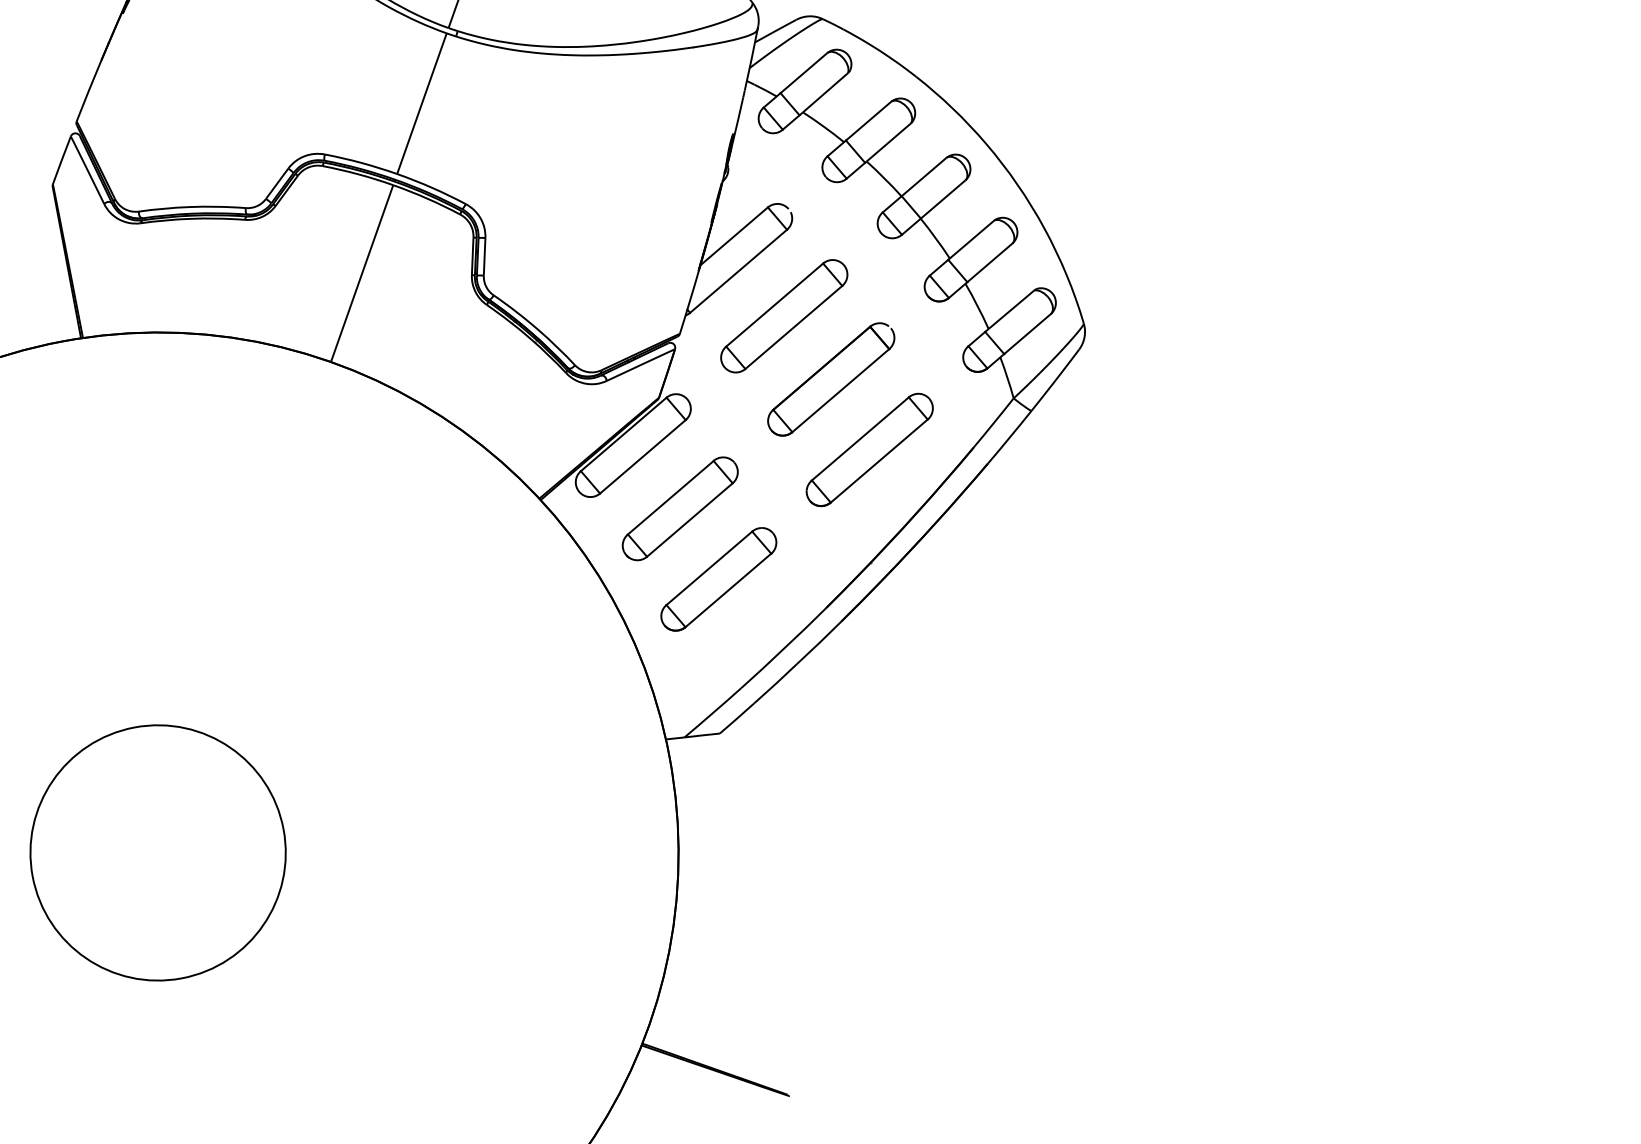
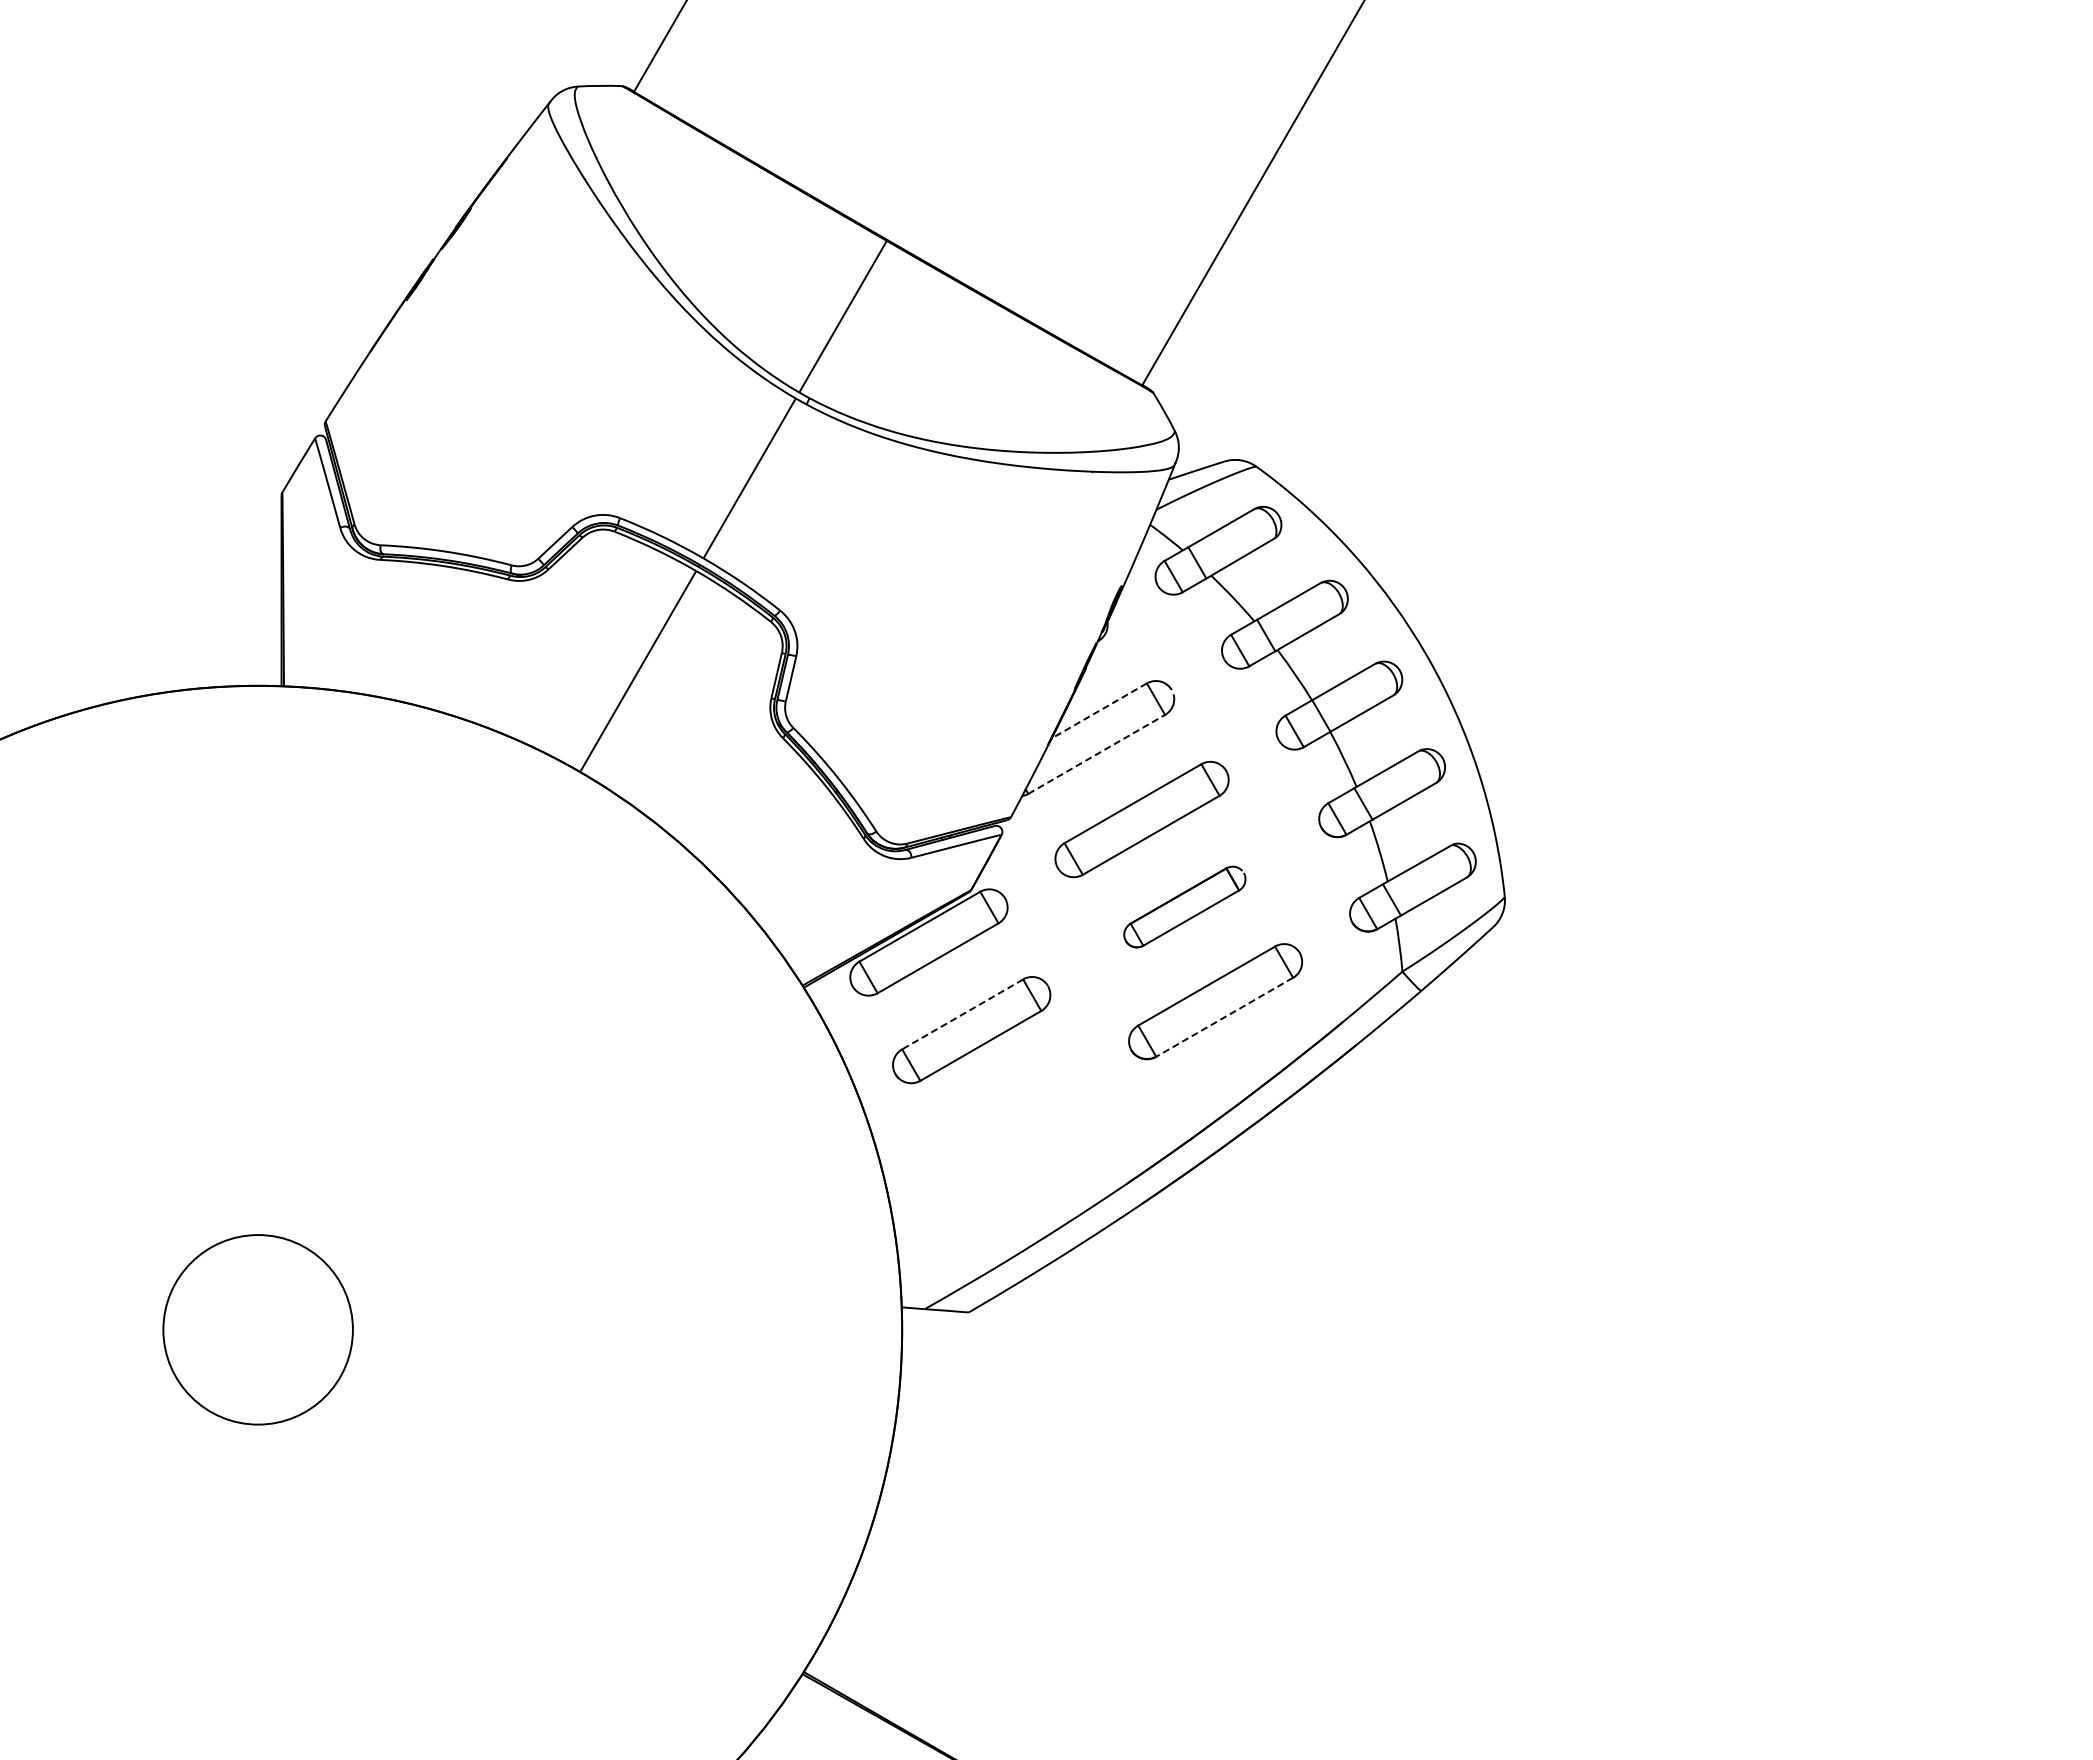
line: (734, 236) -> (1099, 710), solid -> dashed
line: (738, 271) -> (1096, 754), solid -> dashed
part: (830, 379) -> (1184, 906), size x0.7
line: (879, 461) -> (1224, 1017), solid -> dashed
line: (670, 497) -> (962, 1014), solid -> dashed
part: (718, 579) -> (1002, 1124), removed
circle: (158, 852) -> (258, 1329), size x0.6

